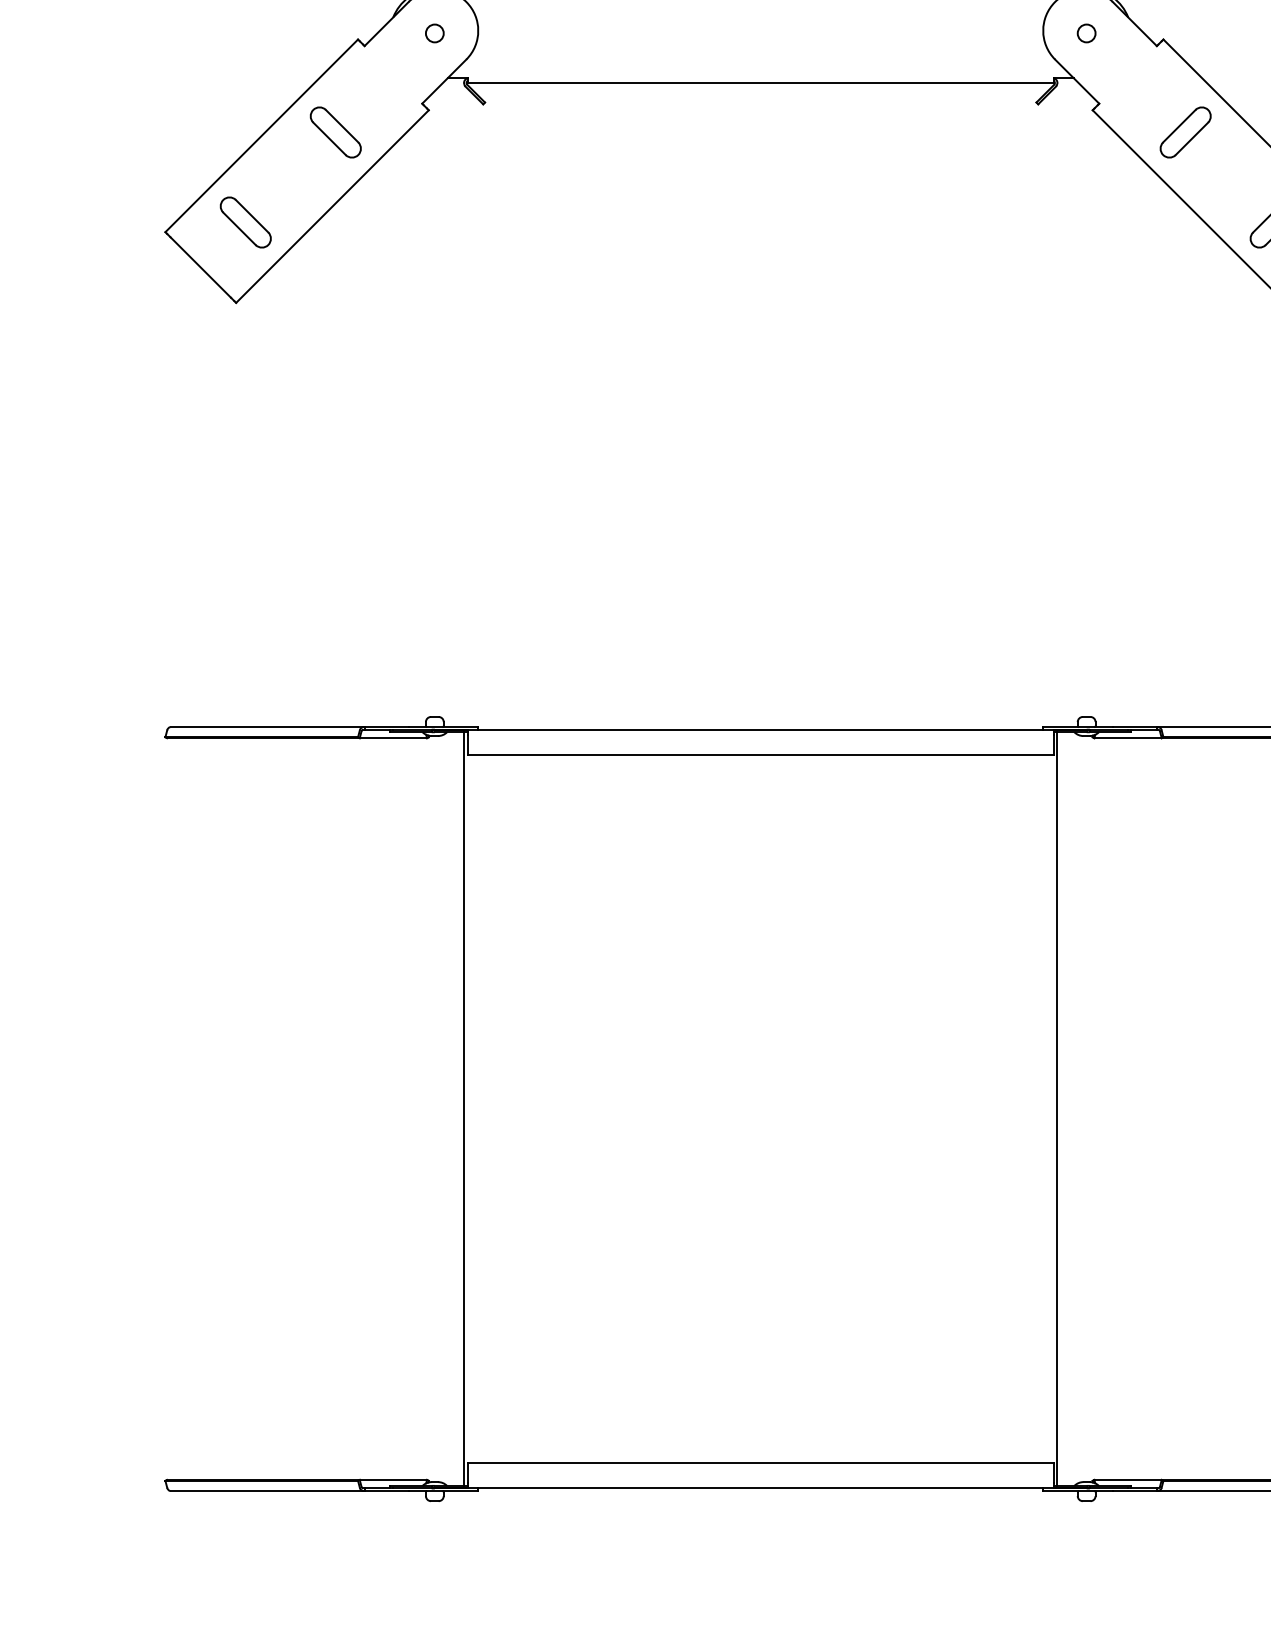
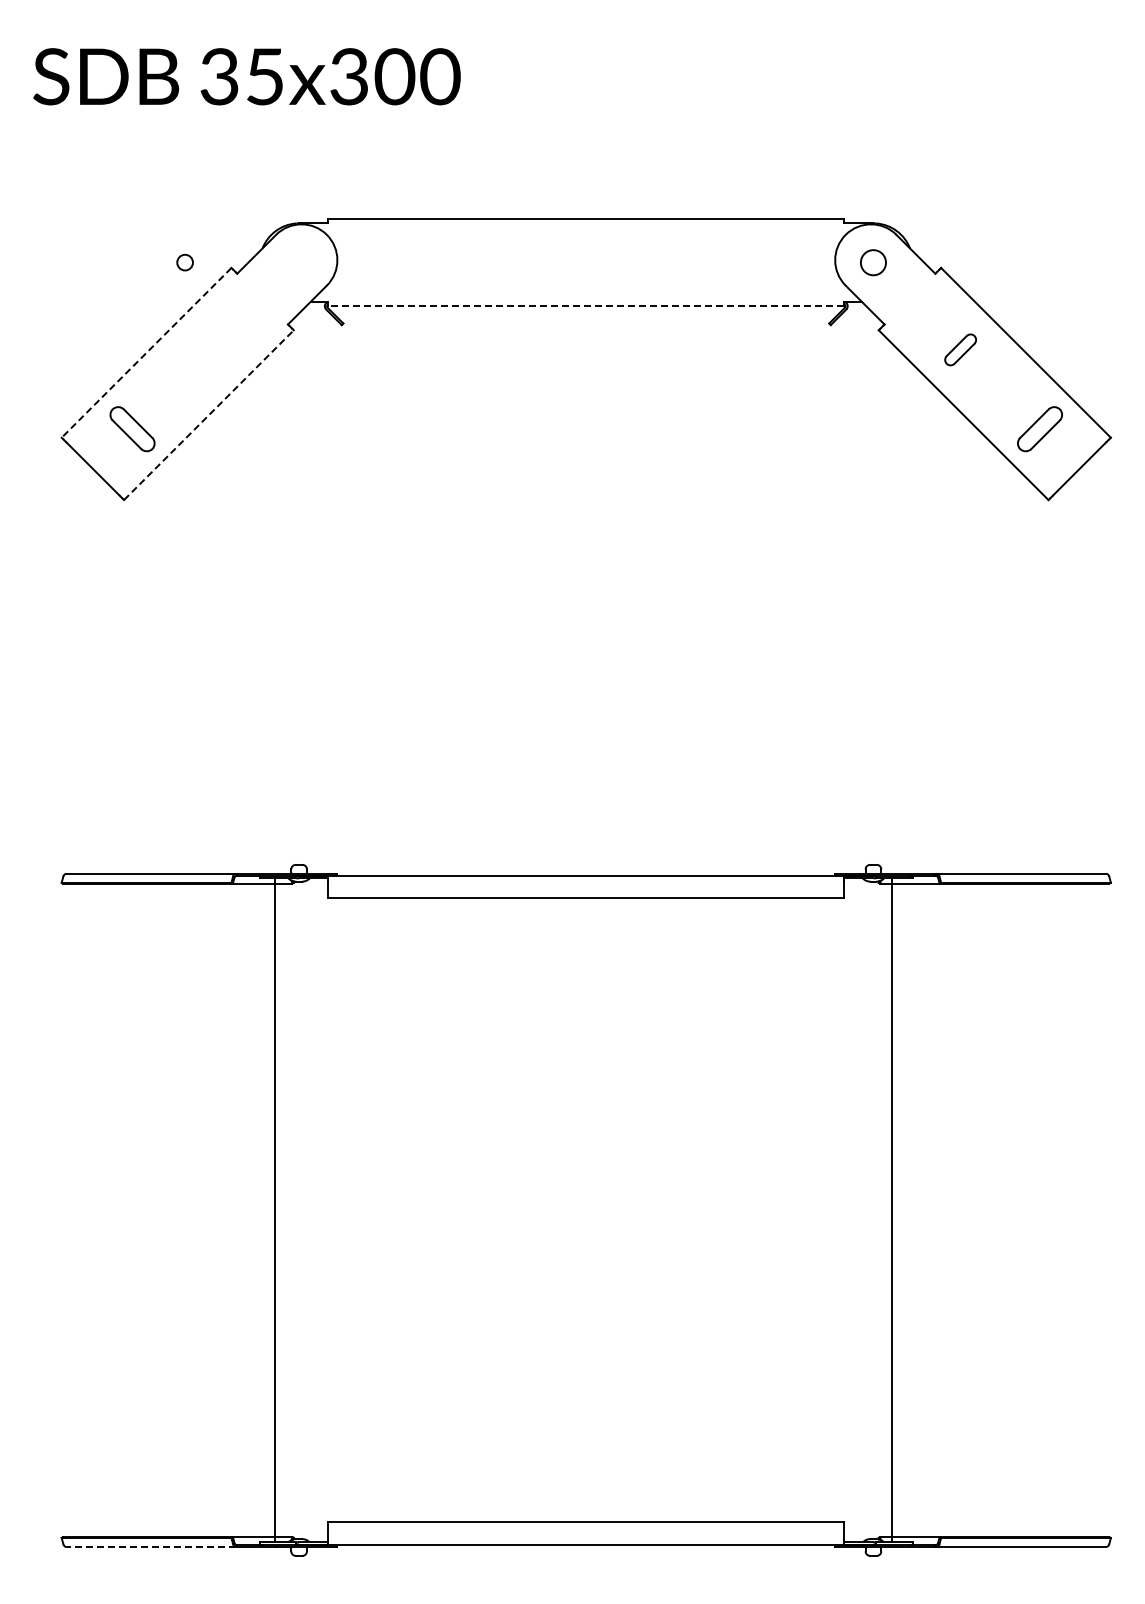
circle: (434, 33) -> (184, 262), moved
circle: (1086, 33) -> (873, 262), size x1.6
line: (759, 83) -> (585, 306), solid -> dashed
part: (335, 132) -> (211, 349), removed
part: (1185, 132) -> (960, 349), size x0.7
line: (261, 136) -> (146, 353), solid -> dashed
line: (333, 205) -> (209, 414), solid -> dashed
line: (463, 1109) -> (274, 1210), moved
line: (1057, 1109) -> (891, 1210), moved
line: (267, 1490) -> (151, 1546), solid -> dashed

